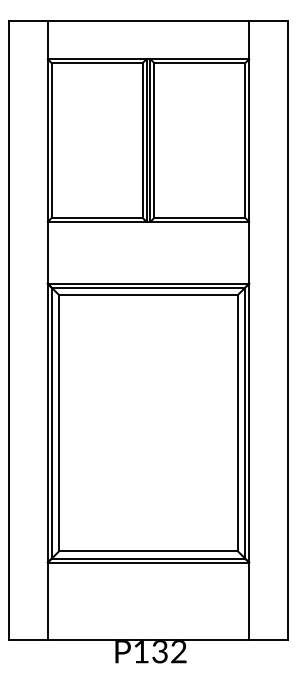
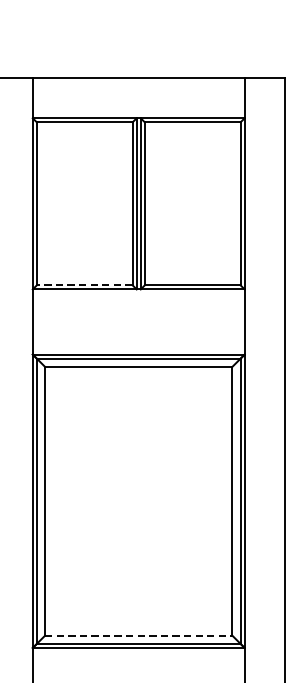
line: (96, 217) -> (84, 284), solid -> dashed
line: (148, 550) -> (138, 635), solid -> dashed

